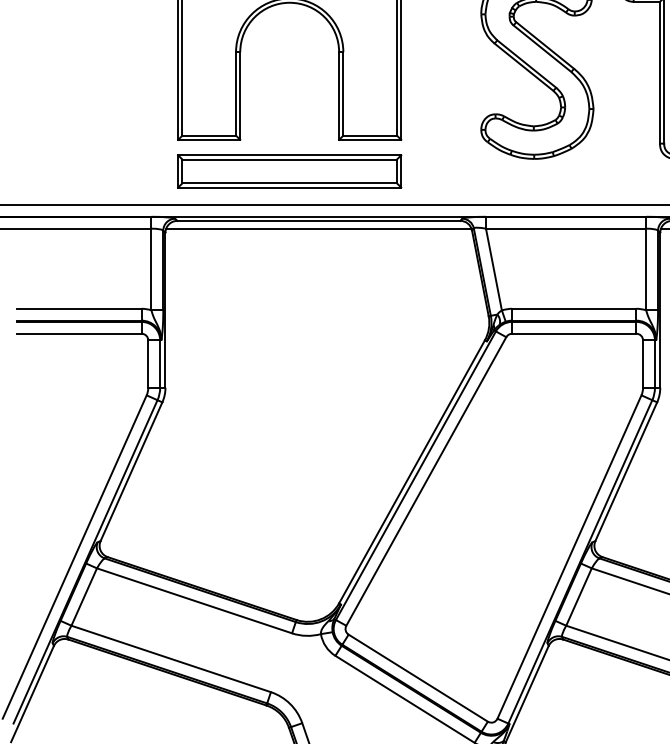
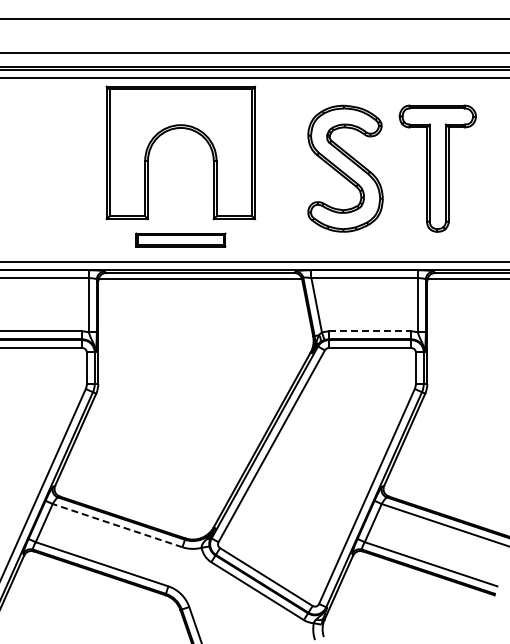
part: (289, 170) -> (180, 239), size x0.6
line: (574, 308) -> (370, 331), solid -> dashed
line: (194, 600) -> (117, 525), solid -> dashed

